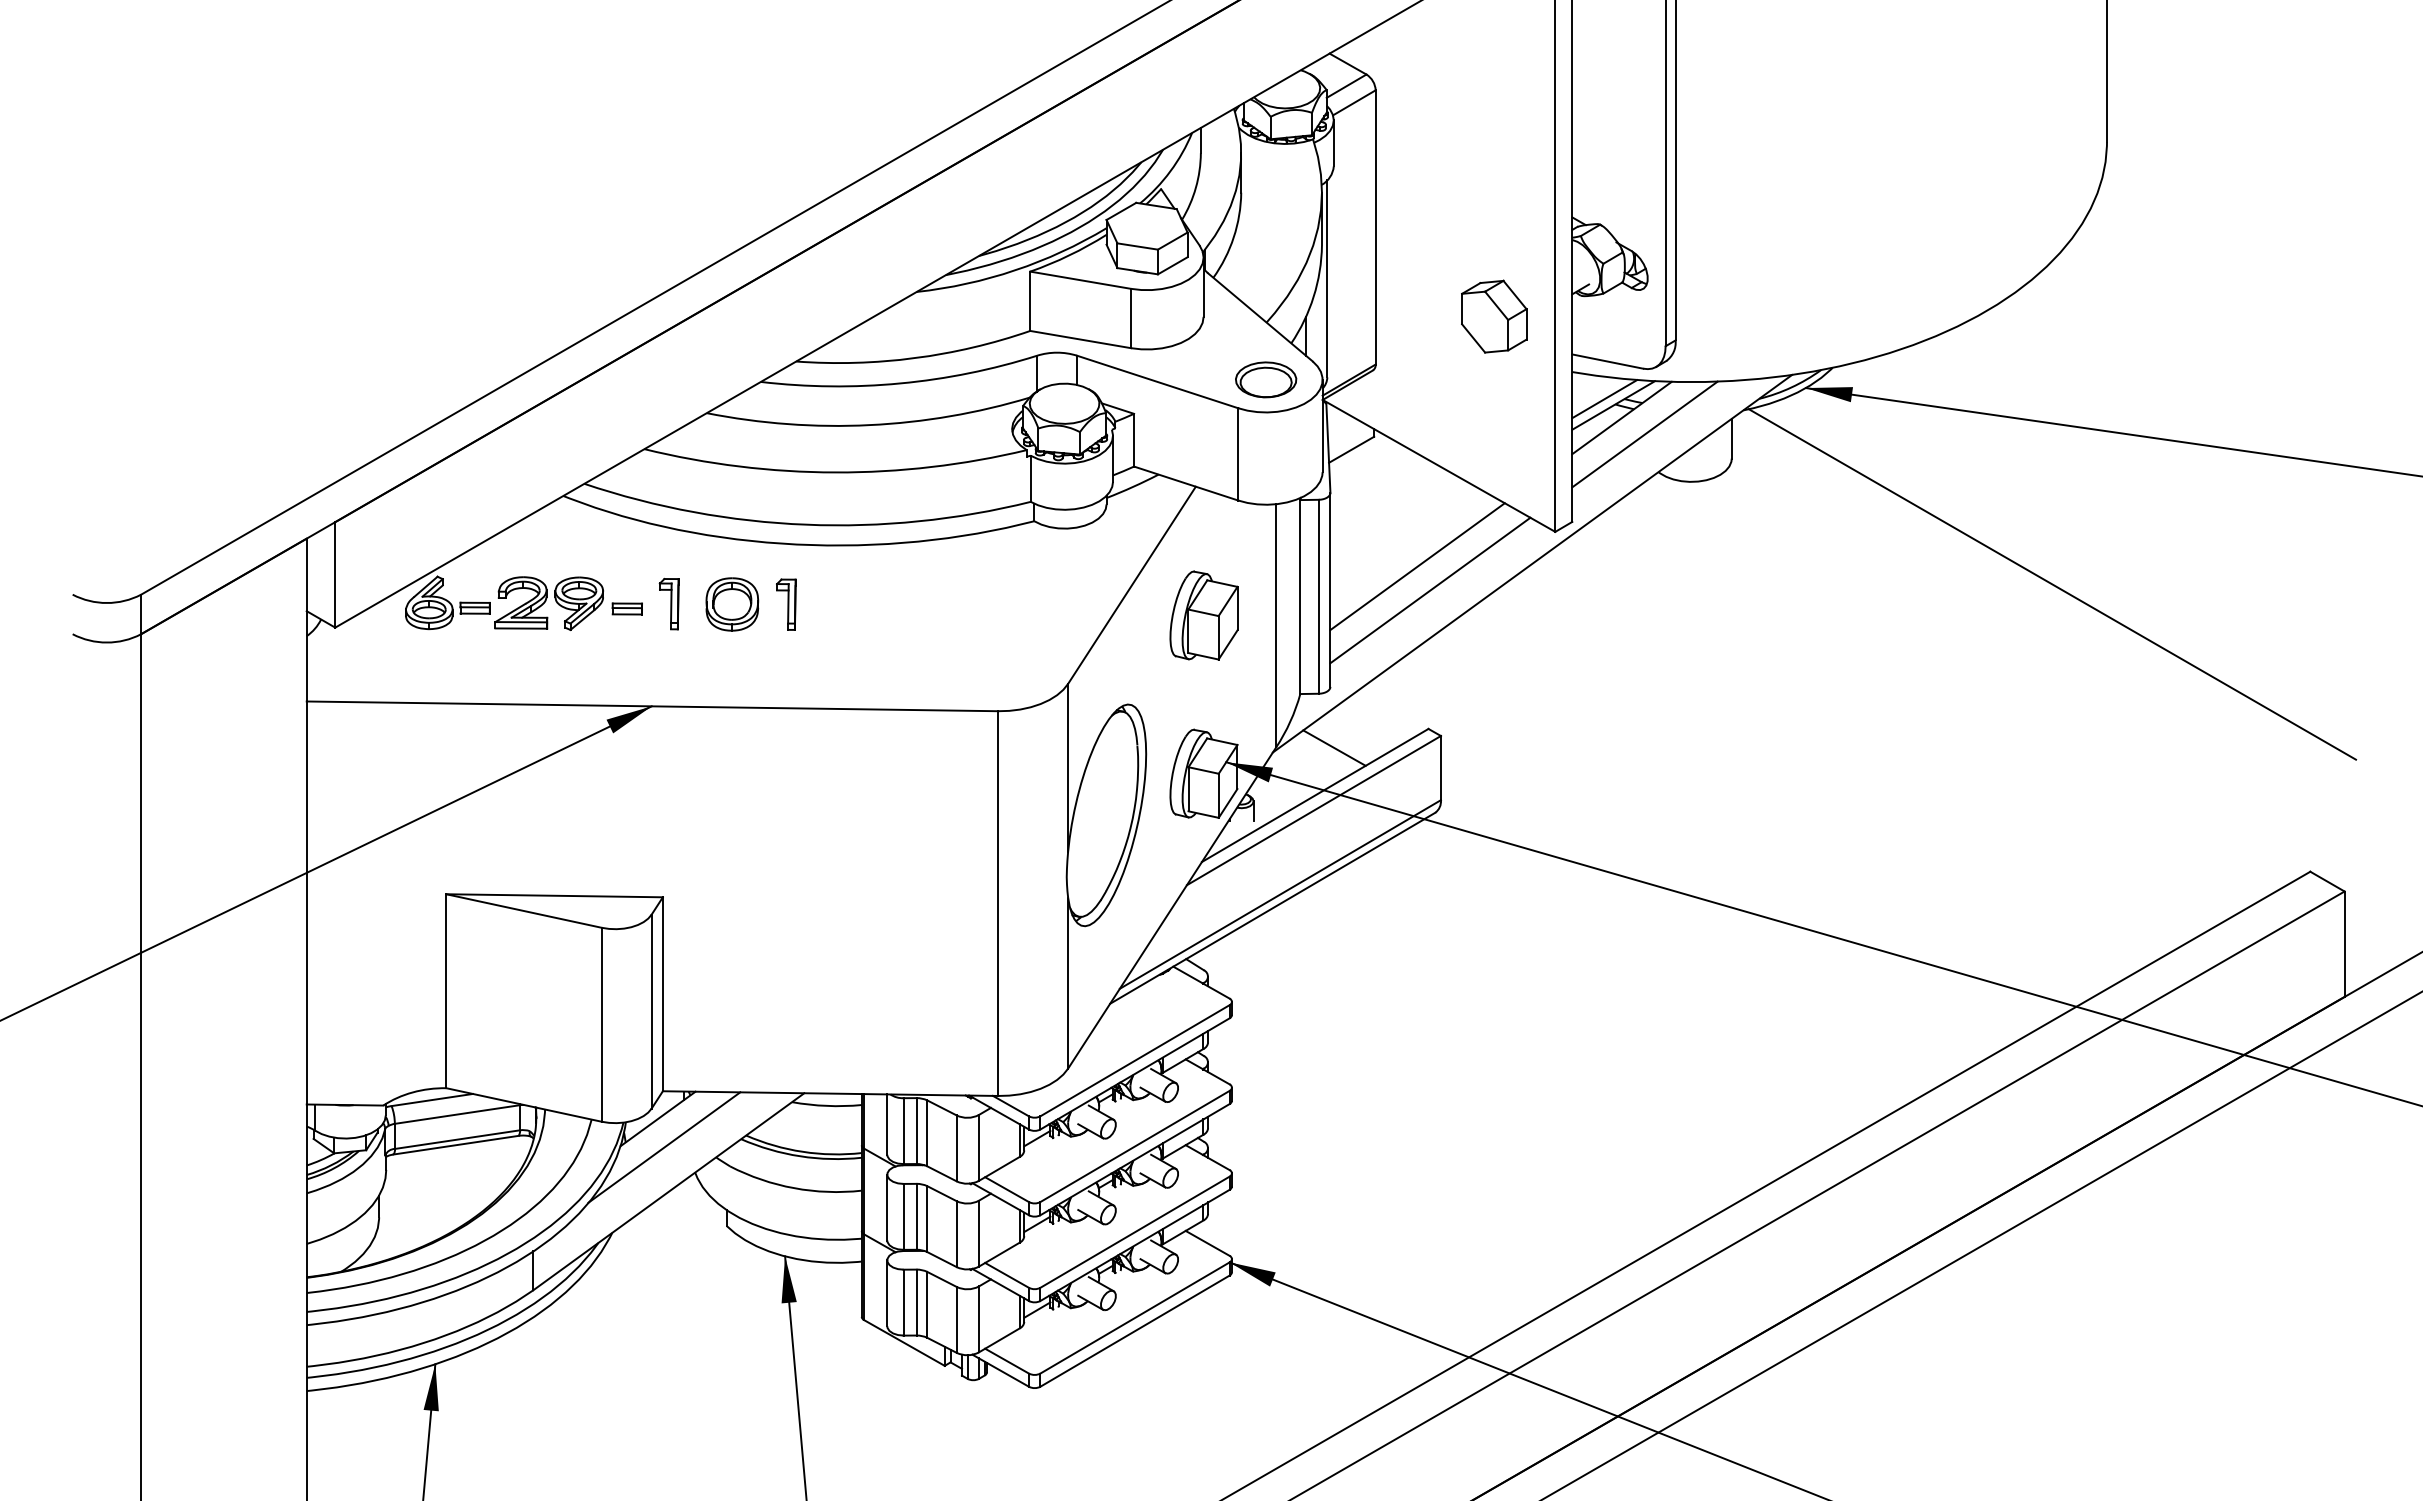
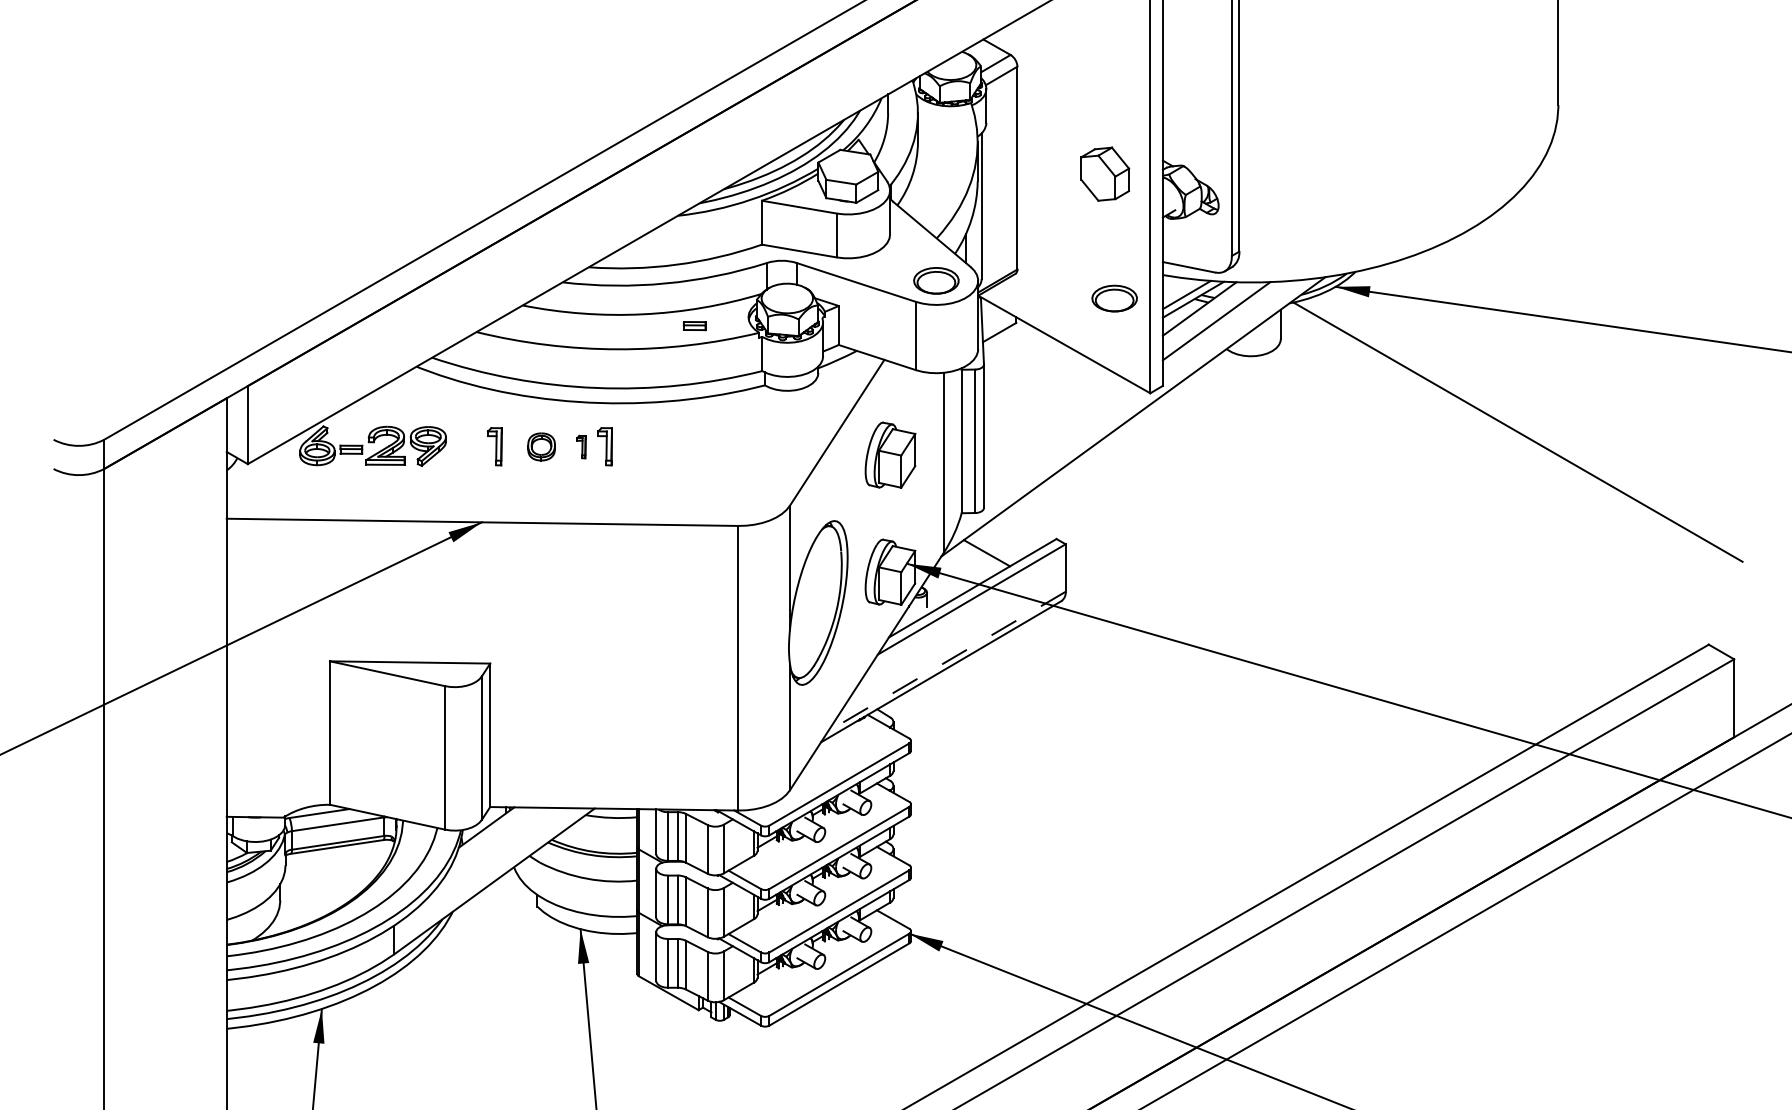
part: (1494, 316) -> (1105, 174), moved
part: (1507, 403) -> (1114, 298), added
line: (1417, 566) -> (1048, 418), removed
line: (1430, 590) -> (1057, 436), removed
part: (817, 603) -> (604, 446), added
part: (732, 604) -> (541, 447), size x0.7
part: (786, 604) -> (581, 447), size x0.6
part: (626, 608) -> (694, 325), moved
line: (1279, 894) -> (946, 661), solid -> dashed
line: (664, 1147) -> (491, 848), removed

